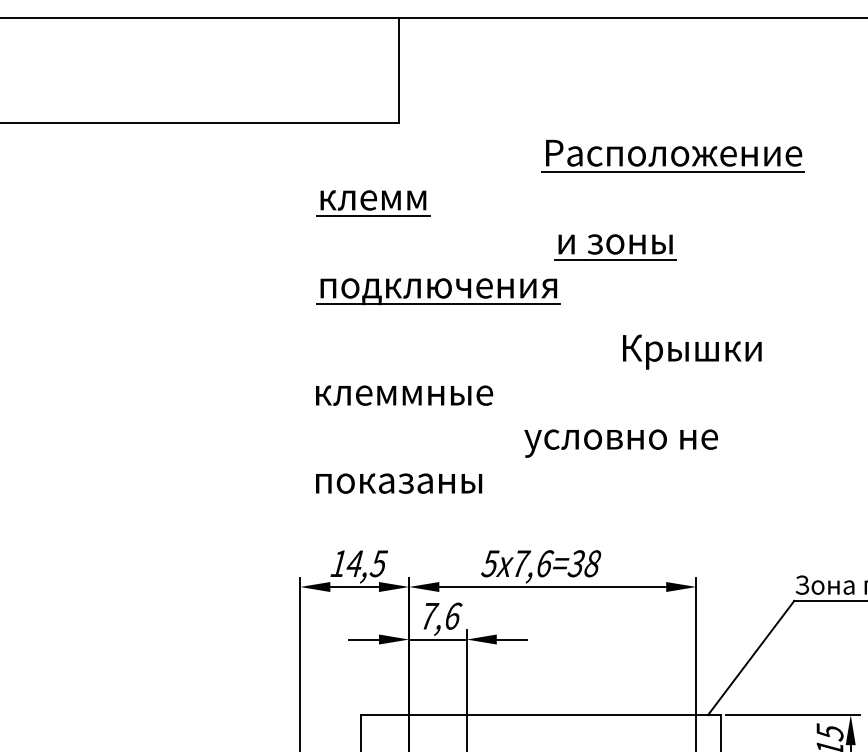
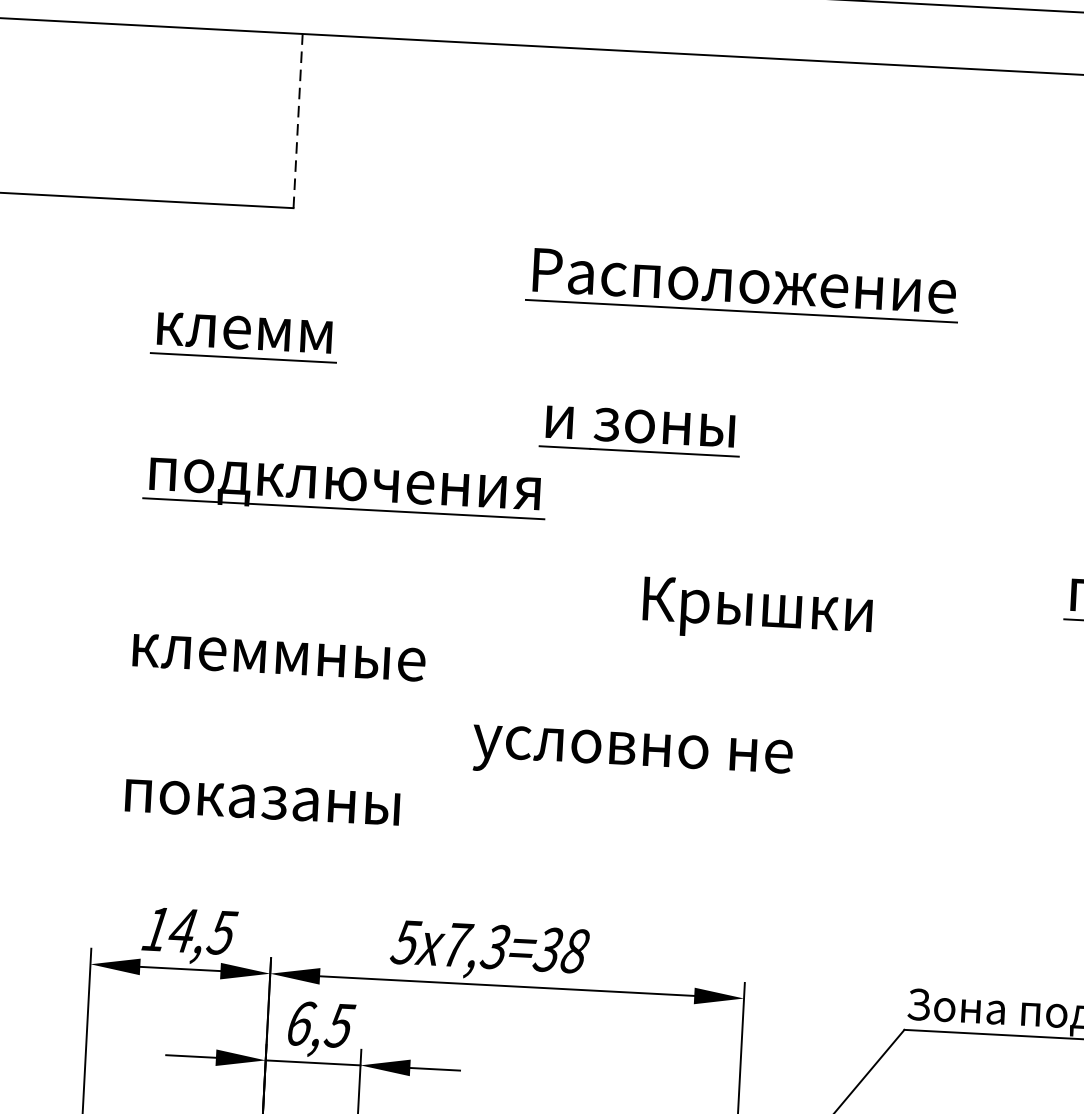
line: (398, 70) -> (297, 120), solid -> dashed
text: (544, 563) -> (495, 946), 7,6=38 -> 7,3=38
text: (441, 615) -> (321, 1023), 7,6 -> 6,5

